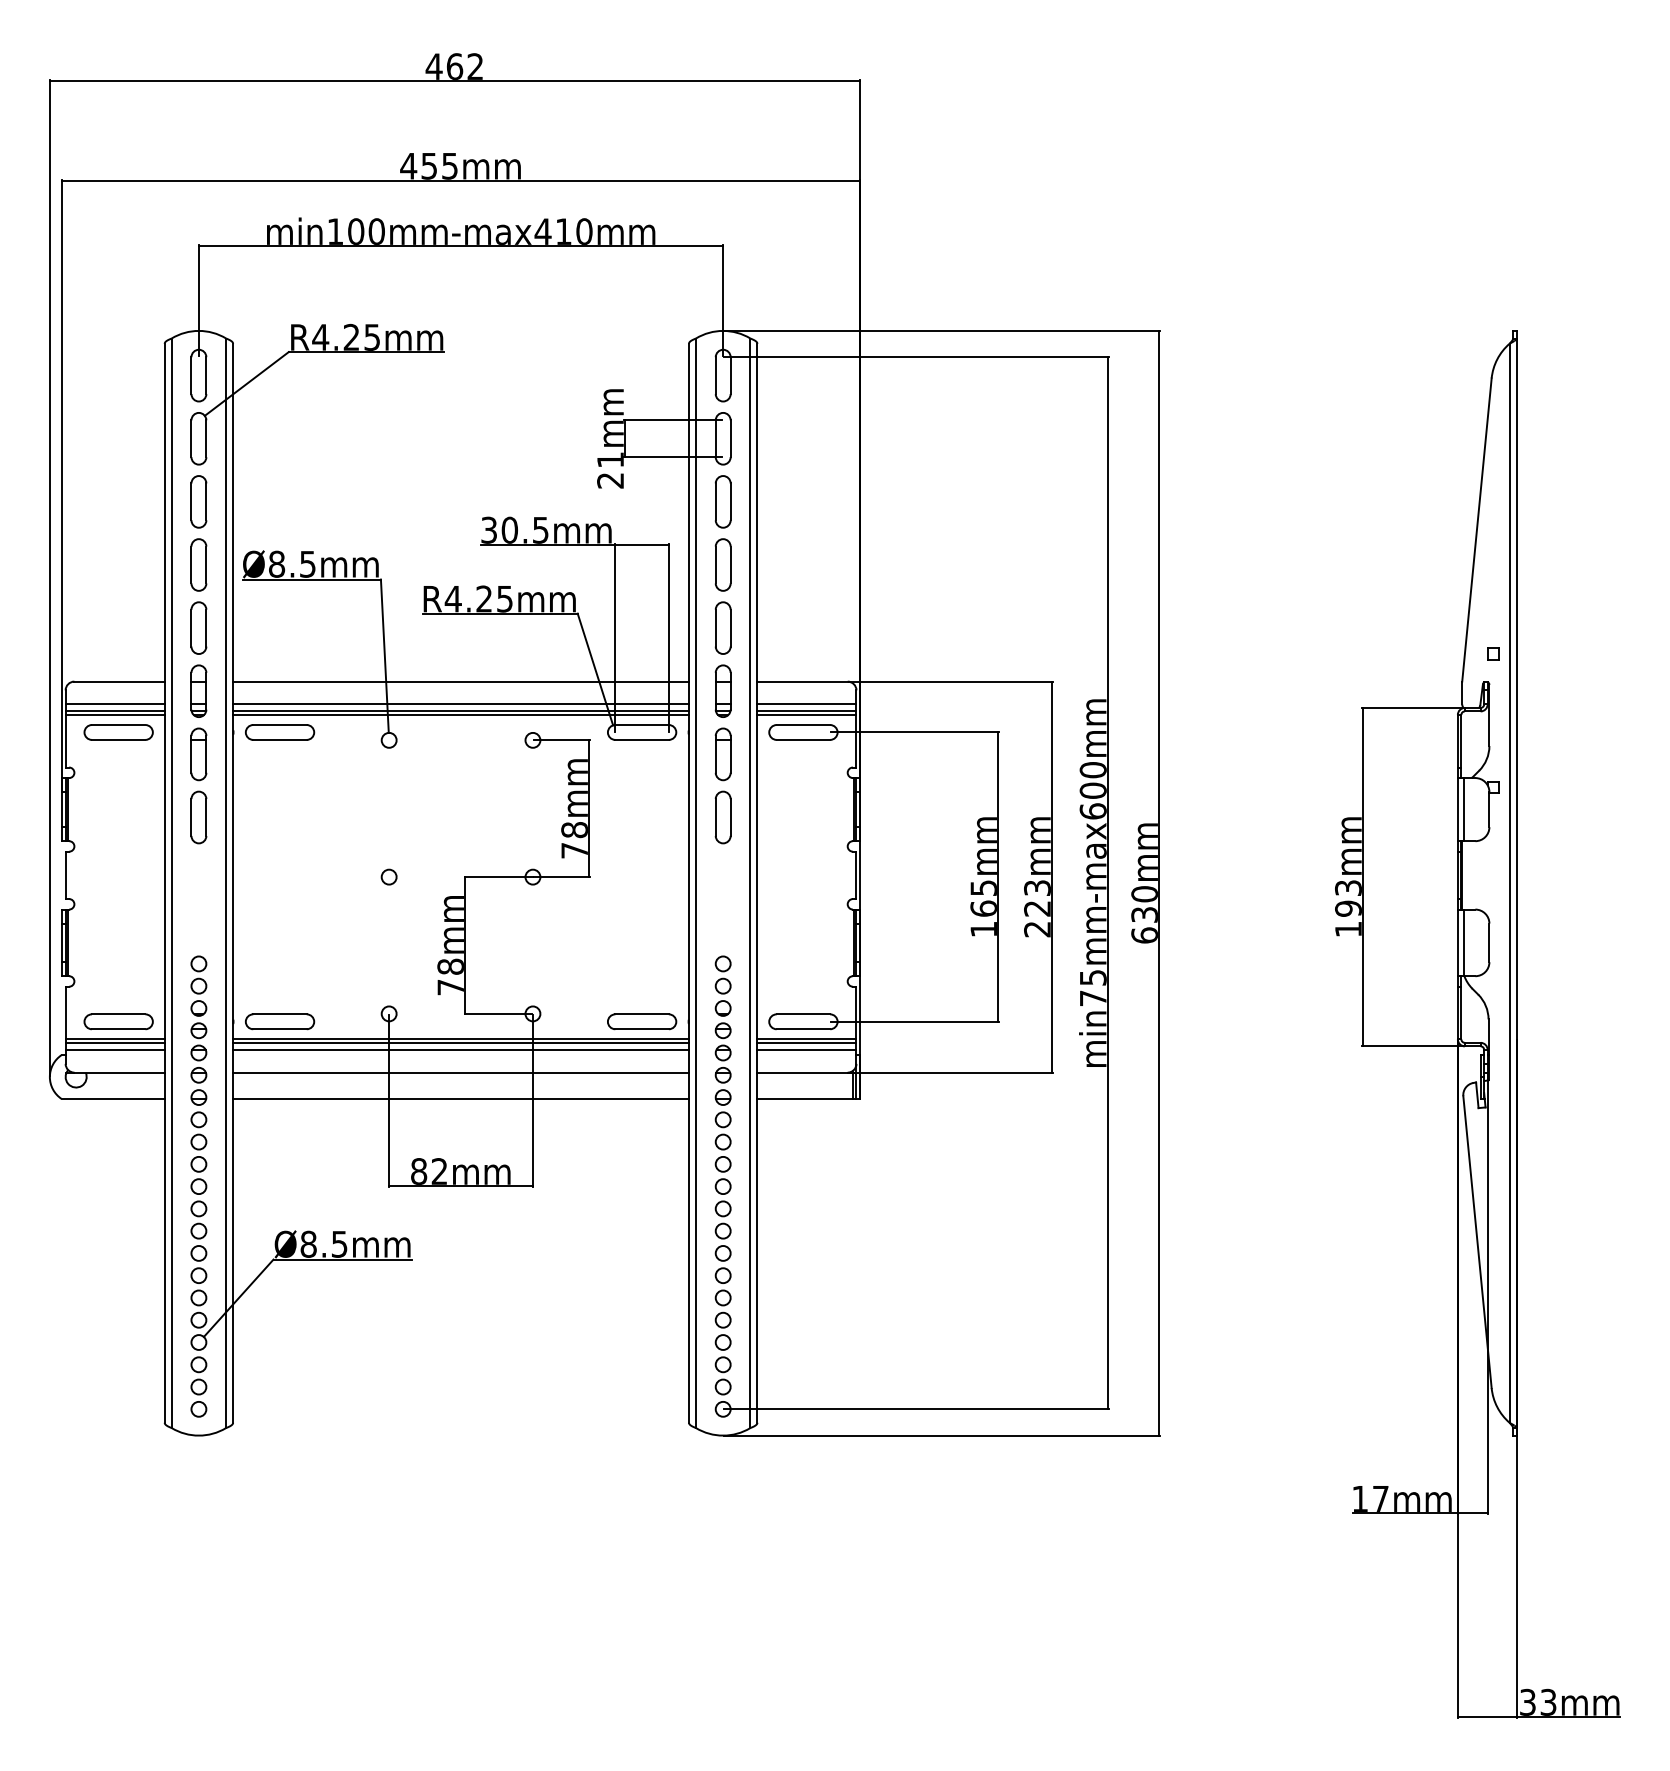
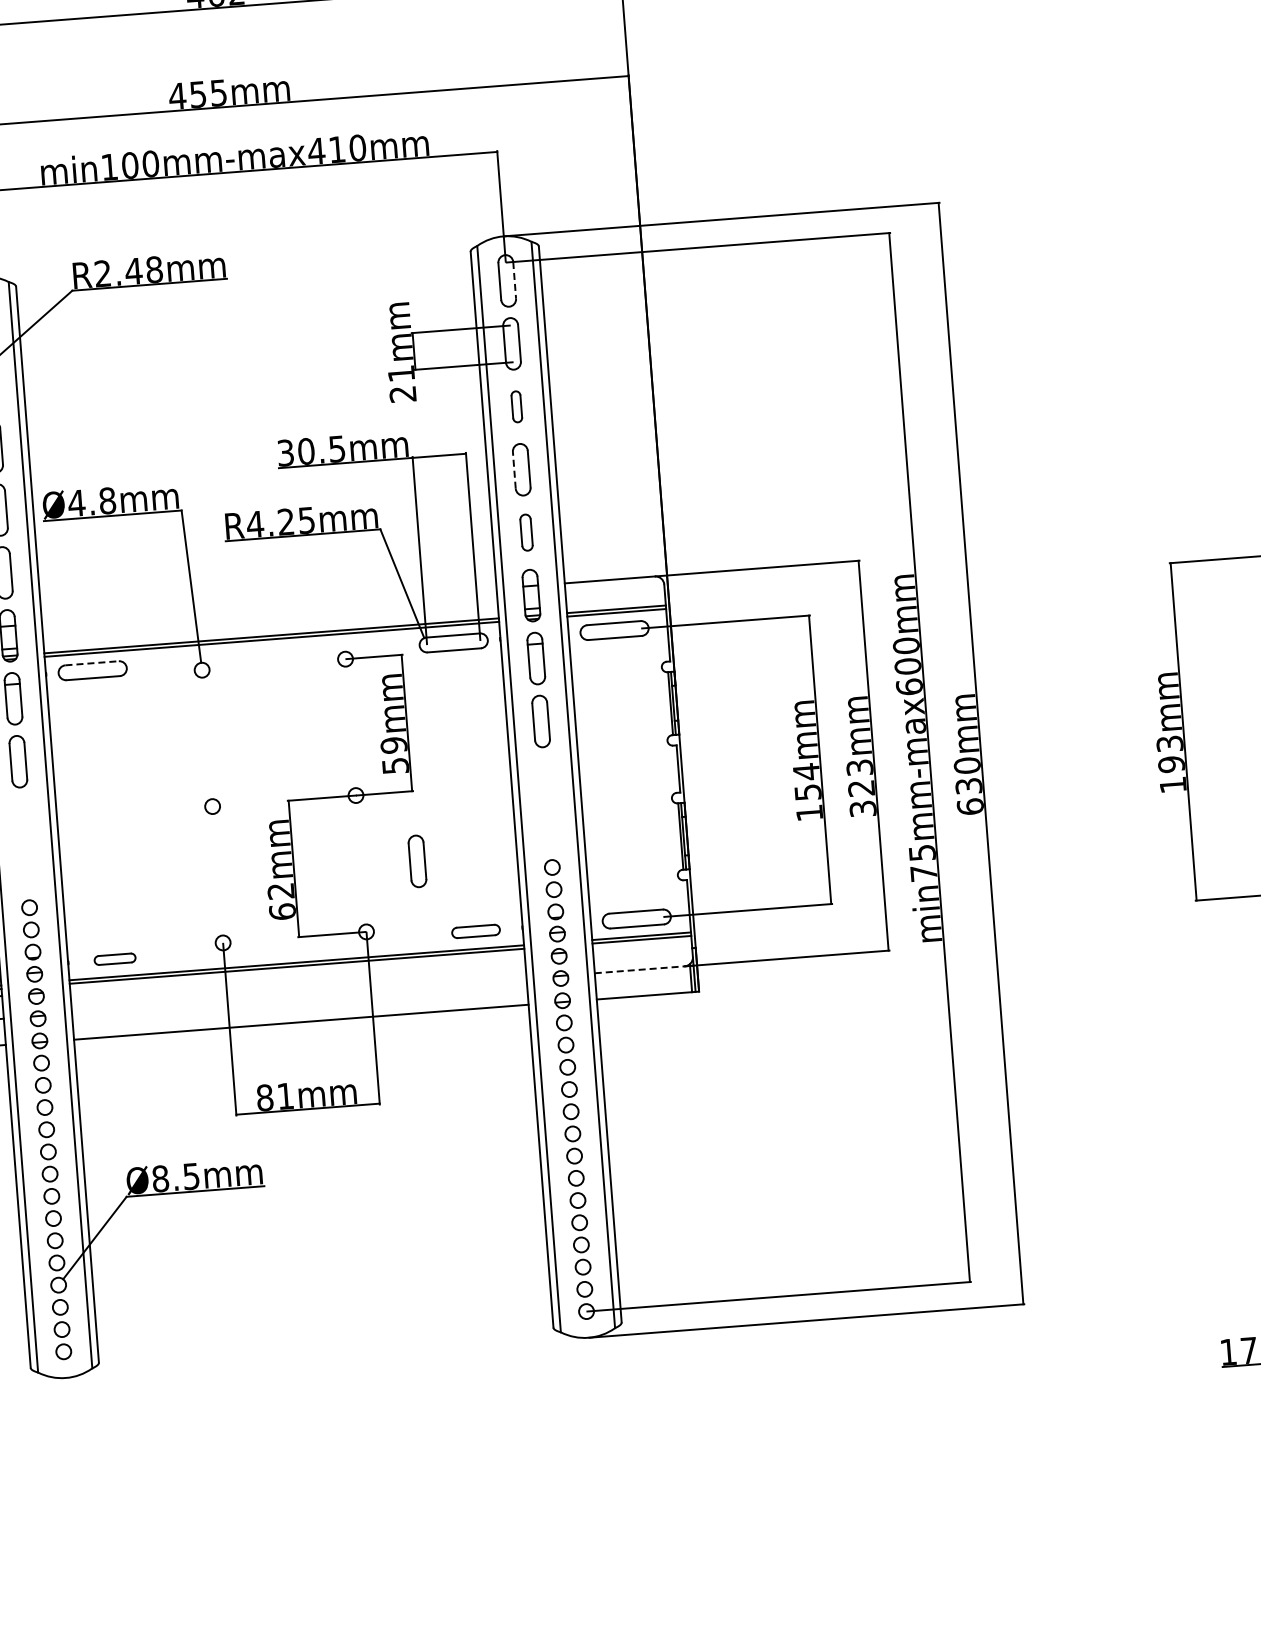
text: (346, 336) -> (128, 270), R4.25mm -> R2.48mm
line: (730, 376) -> (514, 281), solid -> dashed
part: (722, 501) -> (516, 406), size x0.6
text: (291, 563) -> (91, 501), Ø8.5mm -> Ø4.8mm
line: (715, 564) -> (514, 469), solid -> dashed
part: (722, 627) -> (525, 532), size x0.7
line: (461, 681) -> (269, 605), removed
line: (461, 704) -> (271, 628), removed
line: (806, 704) -> (615, 602), removed
line: (280, 725) -> (92, 663), solid -> dashed
text: (574, 840) -> (394, 755), 78mm -> 59mm
text: (983, 897) -> (806, 781), 165mm -> 154mm
text: (1037, 929) -> (863, 809), 223mm -> 323mm
part: (588, 947) -> (416, 861), added
text: (450, 976) -> (281, 900), 78mm -> 62mm
part: (280, 1021) -> (115, 958), size x0.6
part: (642, 1021) -> (476, 931), size x0.7
line: (461, 1049) -> (297, 972), removed
line: (806, 1049) -> (641, 946), removed
line: (461, 1072) -> (299, 995), removed
line: (803, 1072) -> (640, 969), solid -> dashed
text: (439, 1171) -> (285, 1096), 82mm -> 81mm

